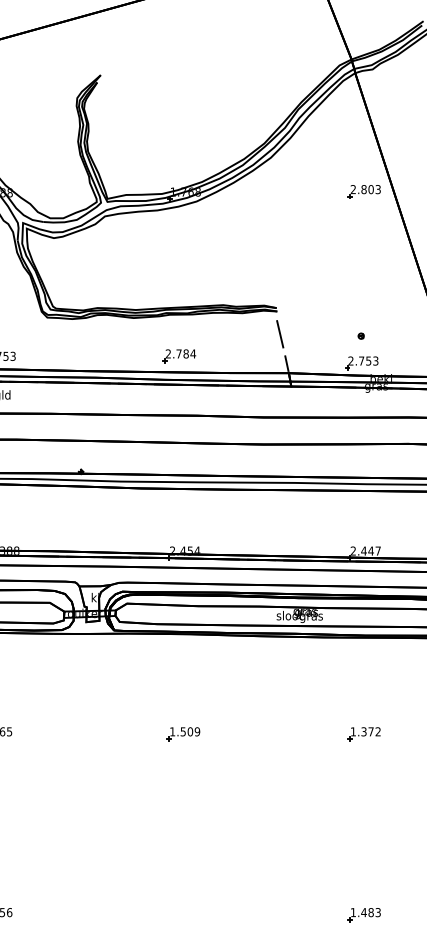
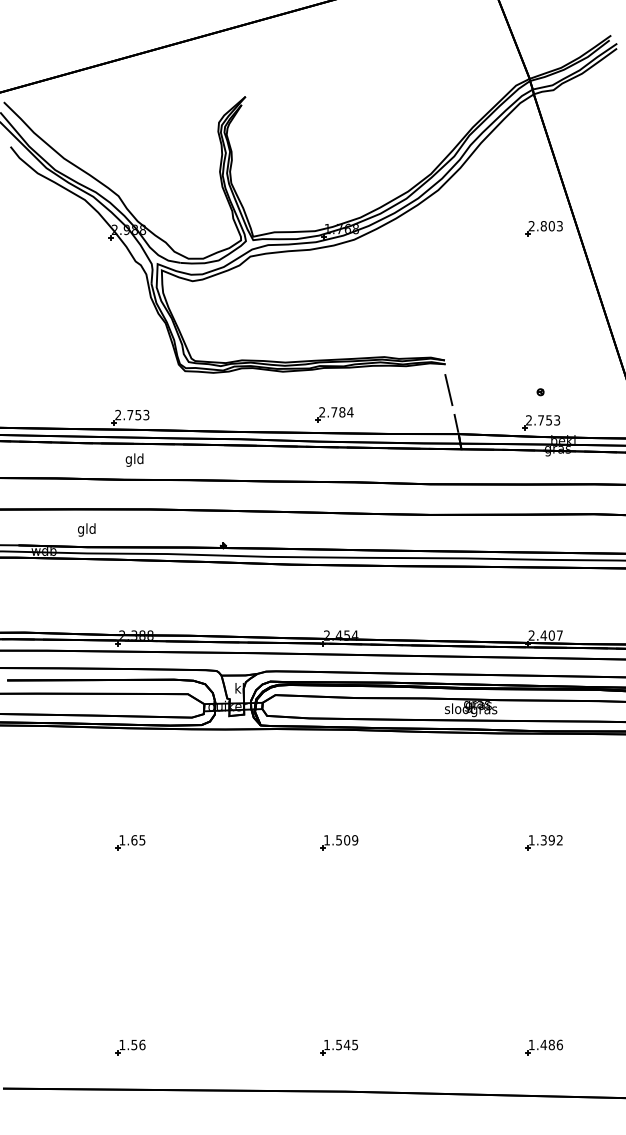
text: (370, 550) -> (551, 635), 2.447 -> 2.407
text: (370, 732) -> (551, 840), 1.372 -> 1.392
text: (377, 912) -> (559, 1044), 1.483 -> 1.486
part: (182, 914) -> (338, 1047), added

